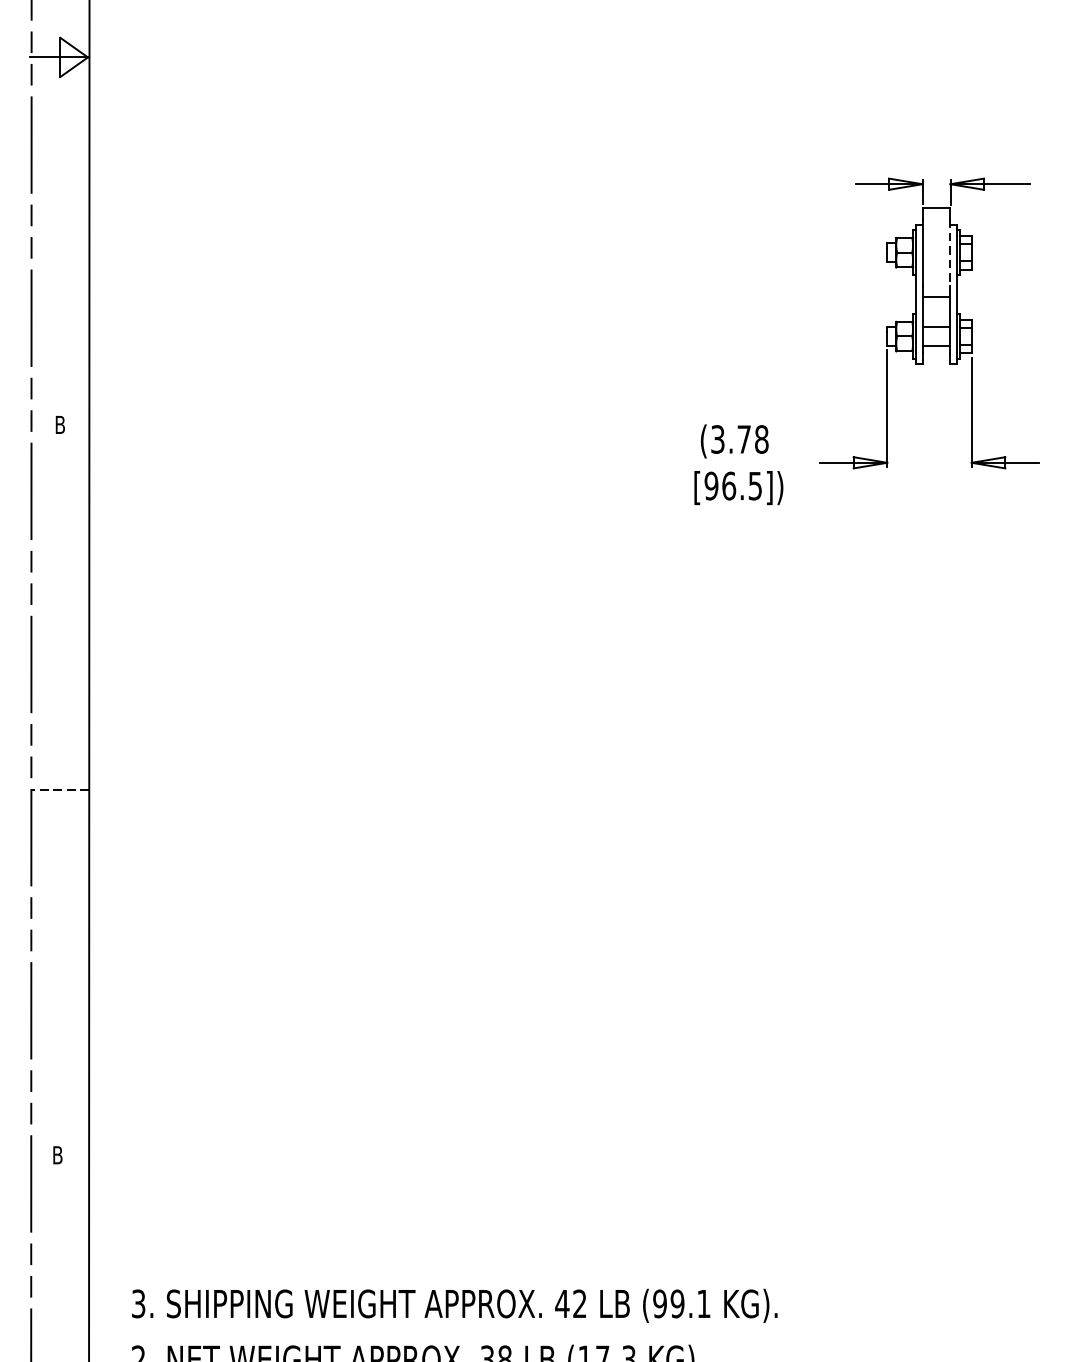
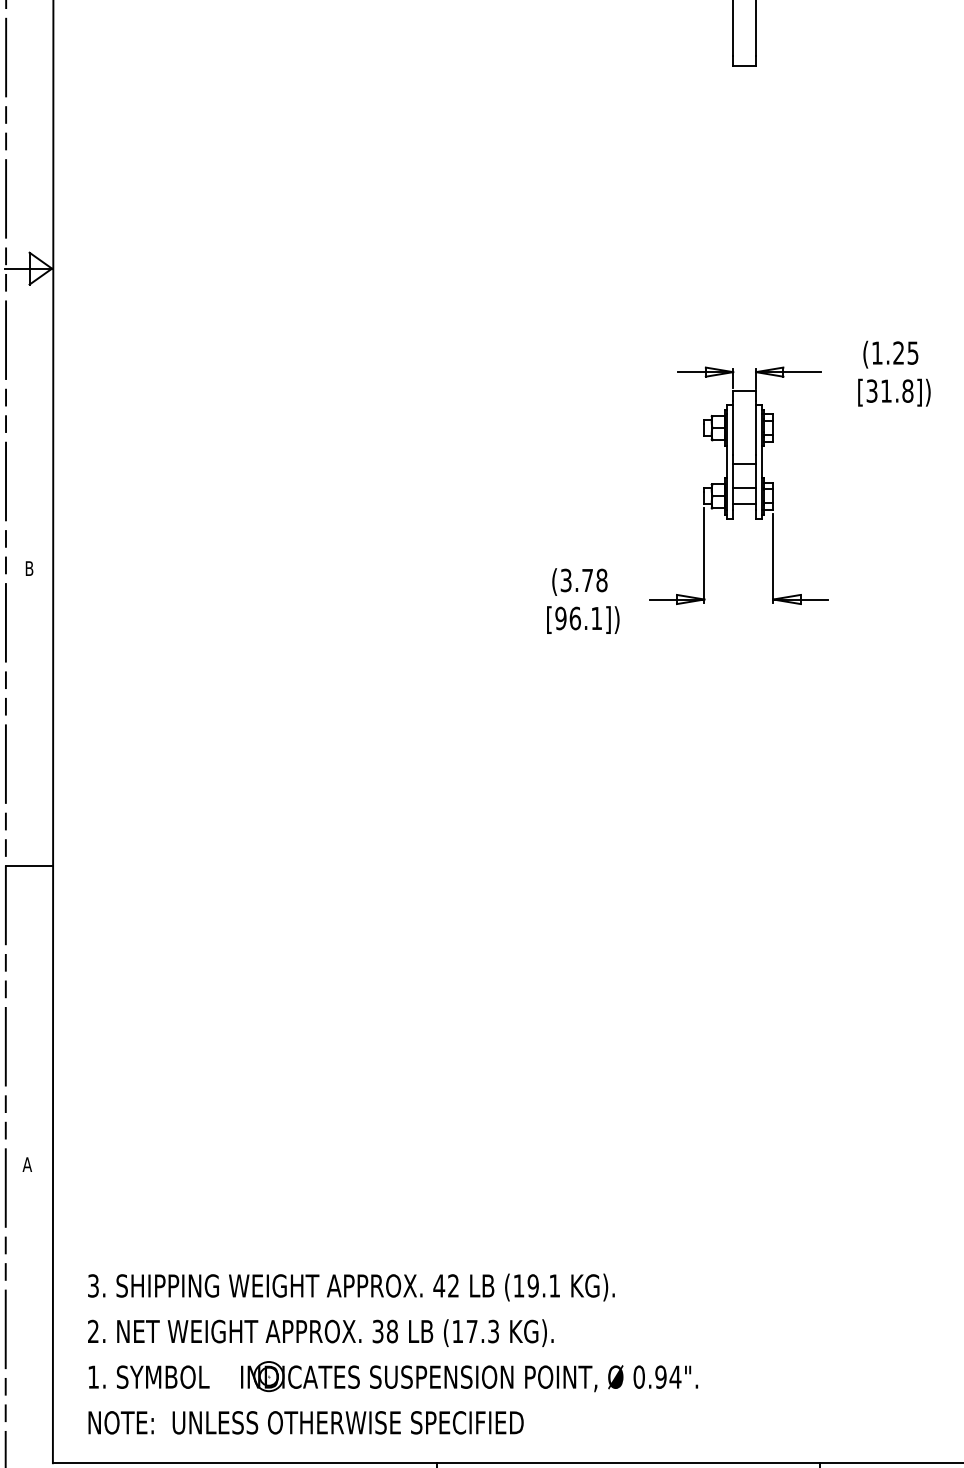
line: (949, 253) -> (755, 428), dashed -> solid
text: (755, 486) -> (596, 618), [96.5]) -> [96.1])
line: (60, 789) -> (29, 866), dashed -> solid
text: (57, 1155) -> (27, 1164), B -> A
text: (659, 1303) -> (518, 1285), (99.1 -> (19.1

